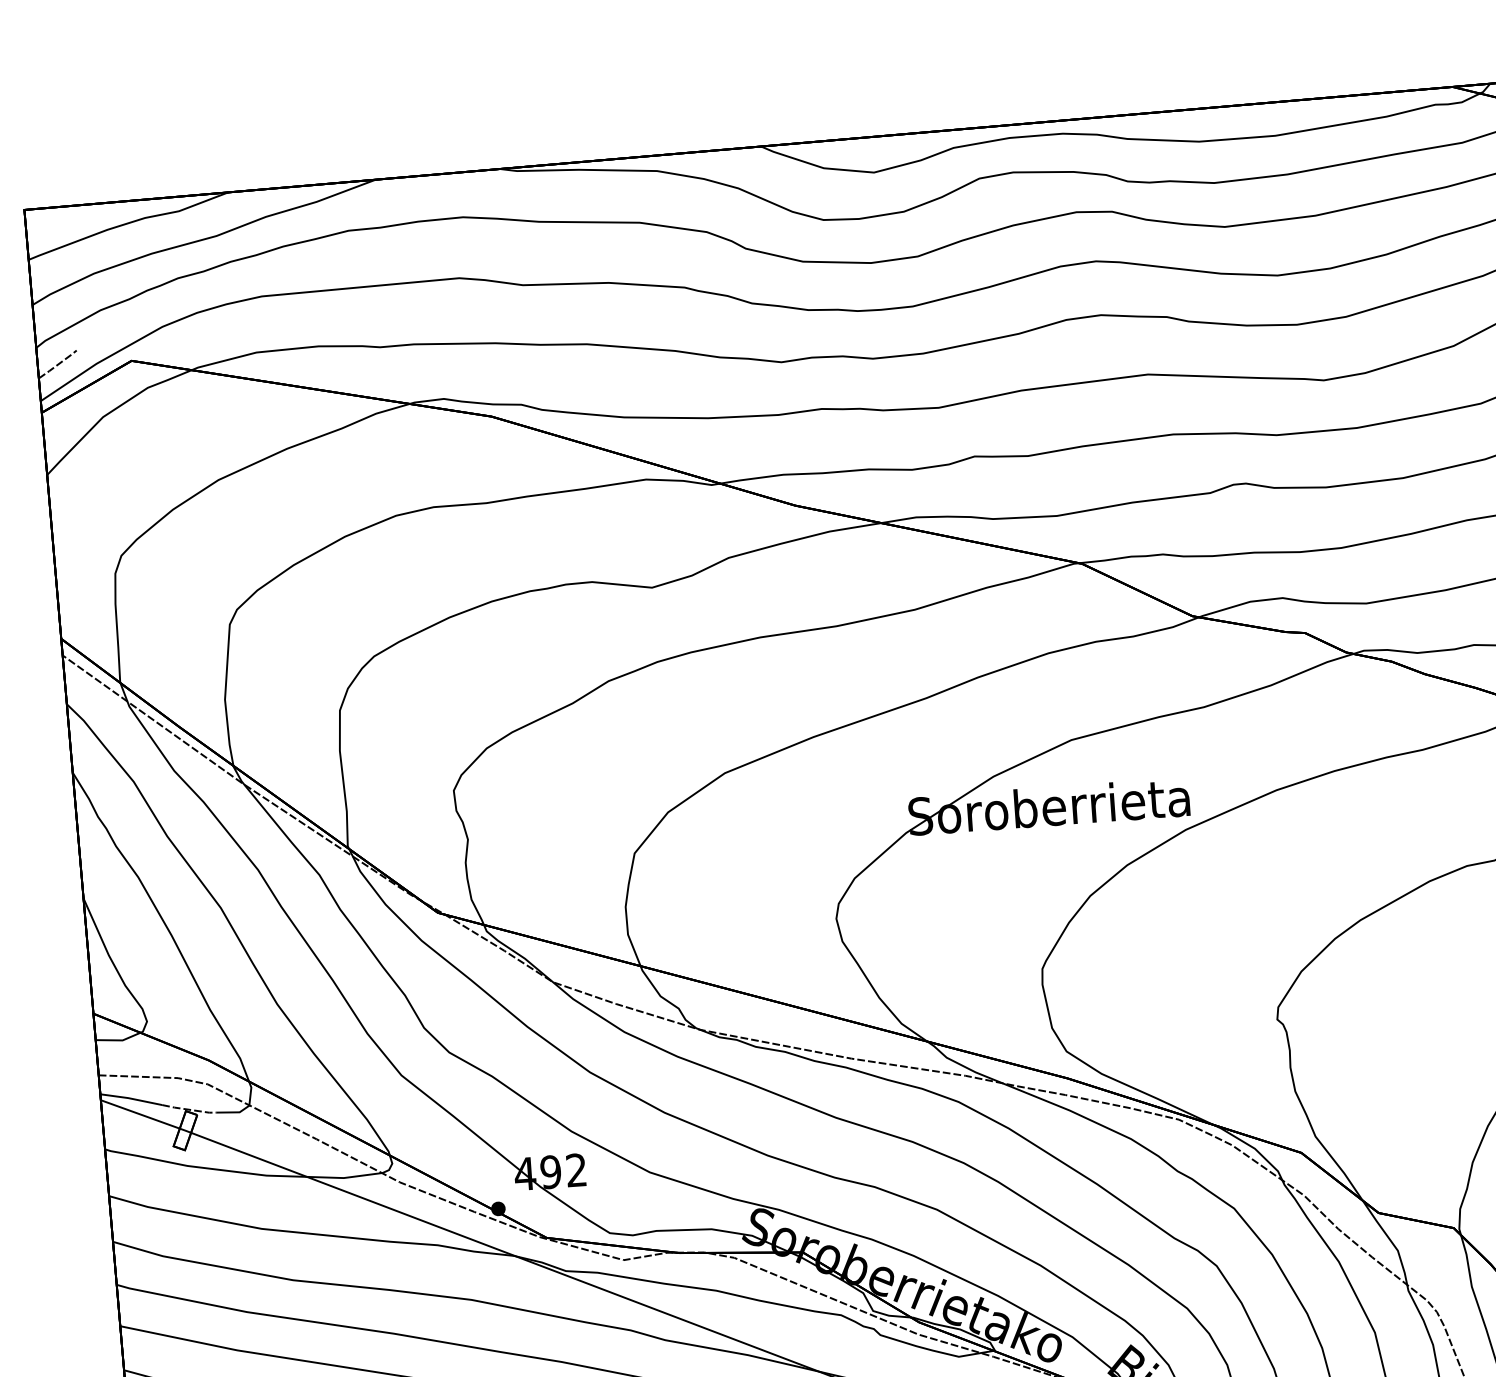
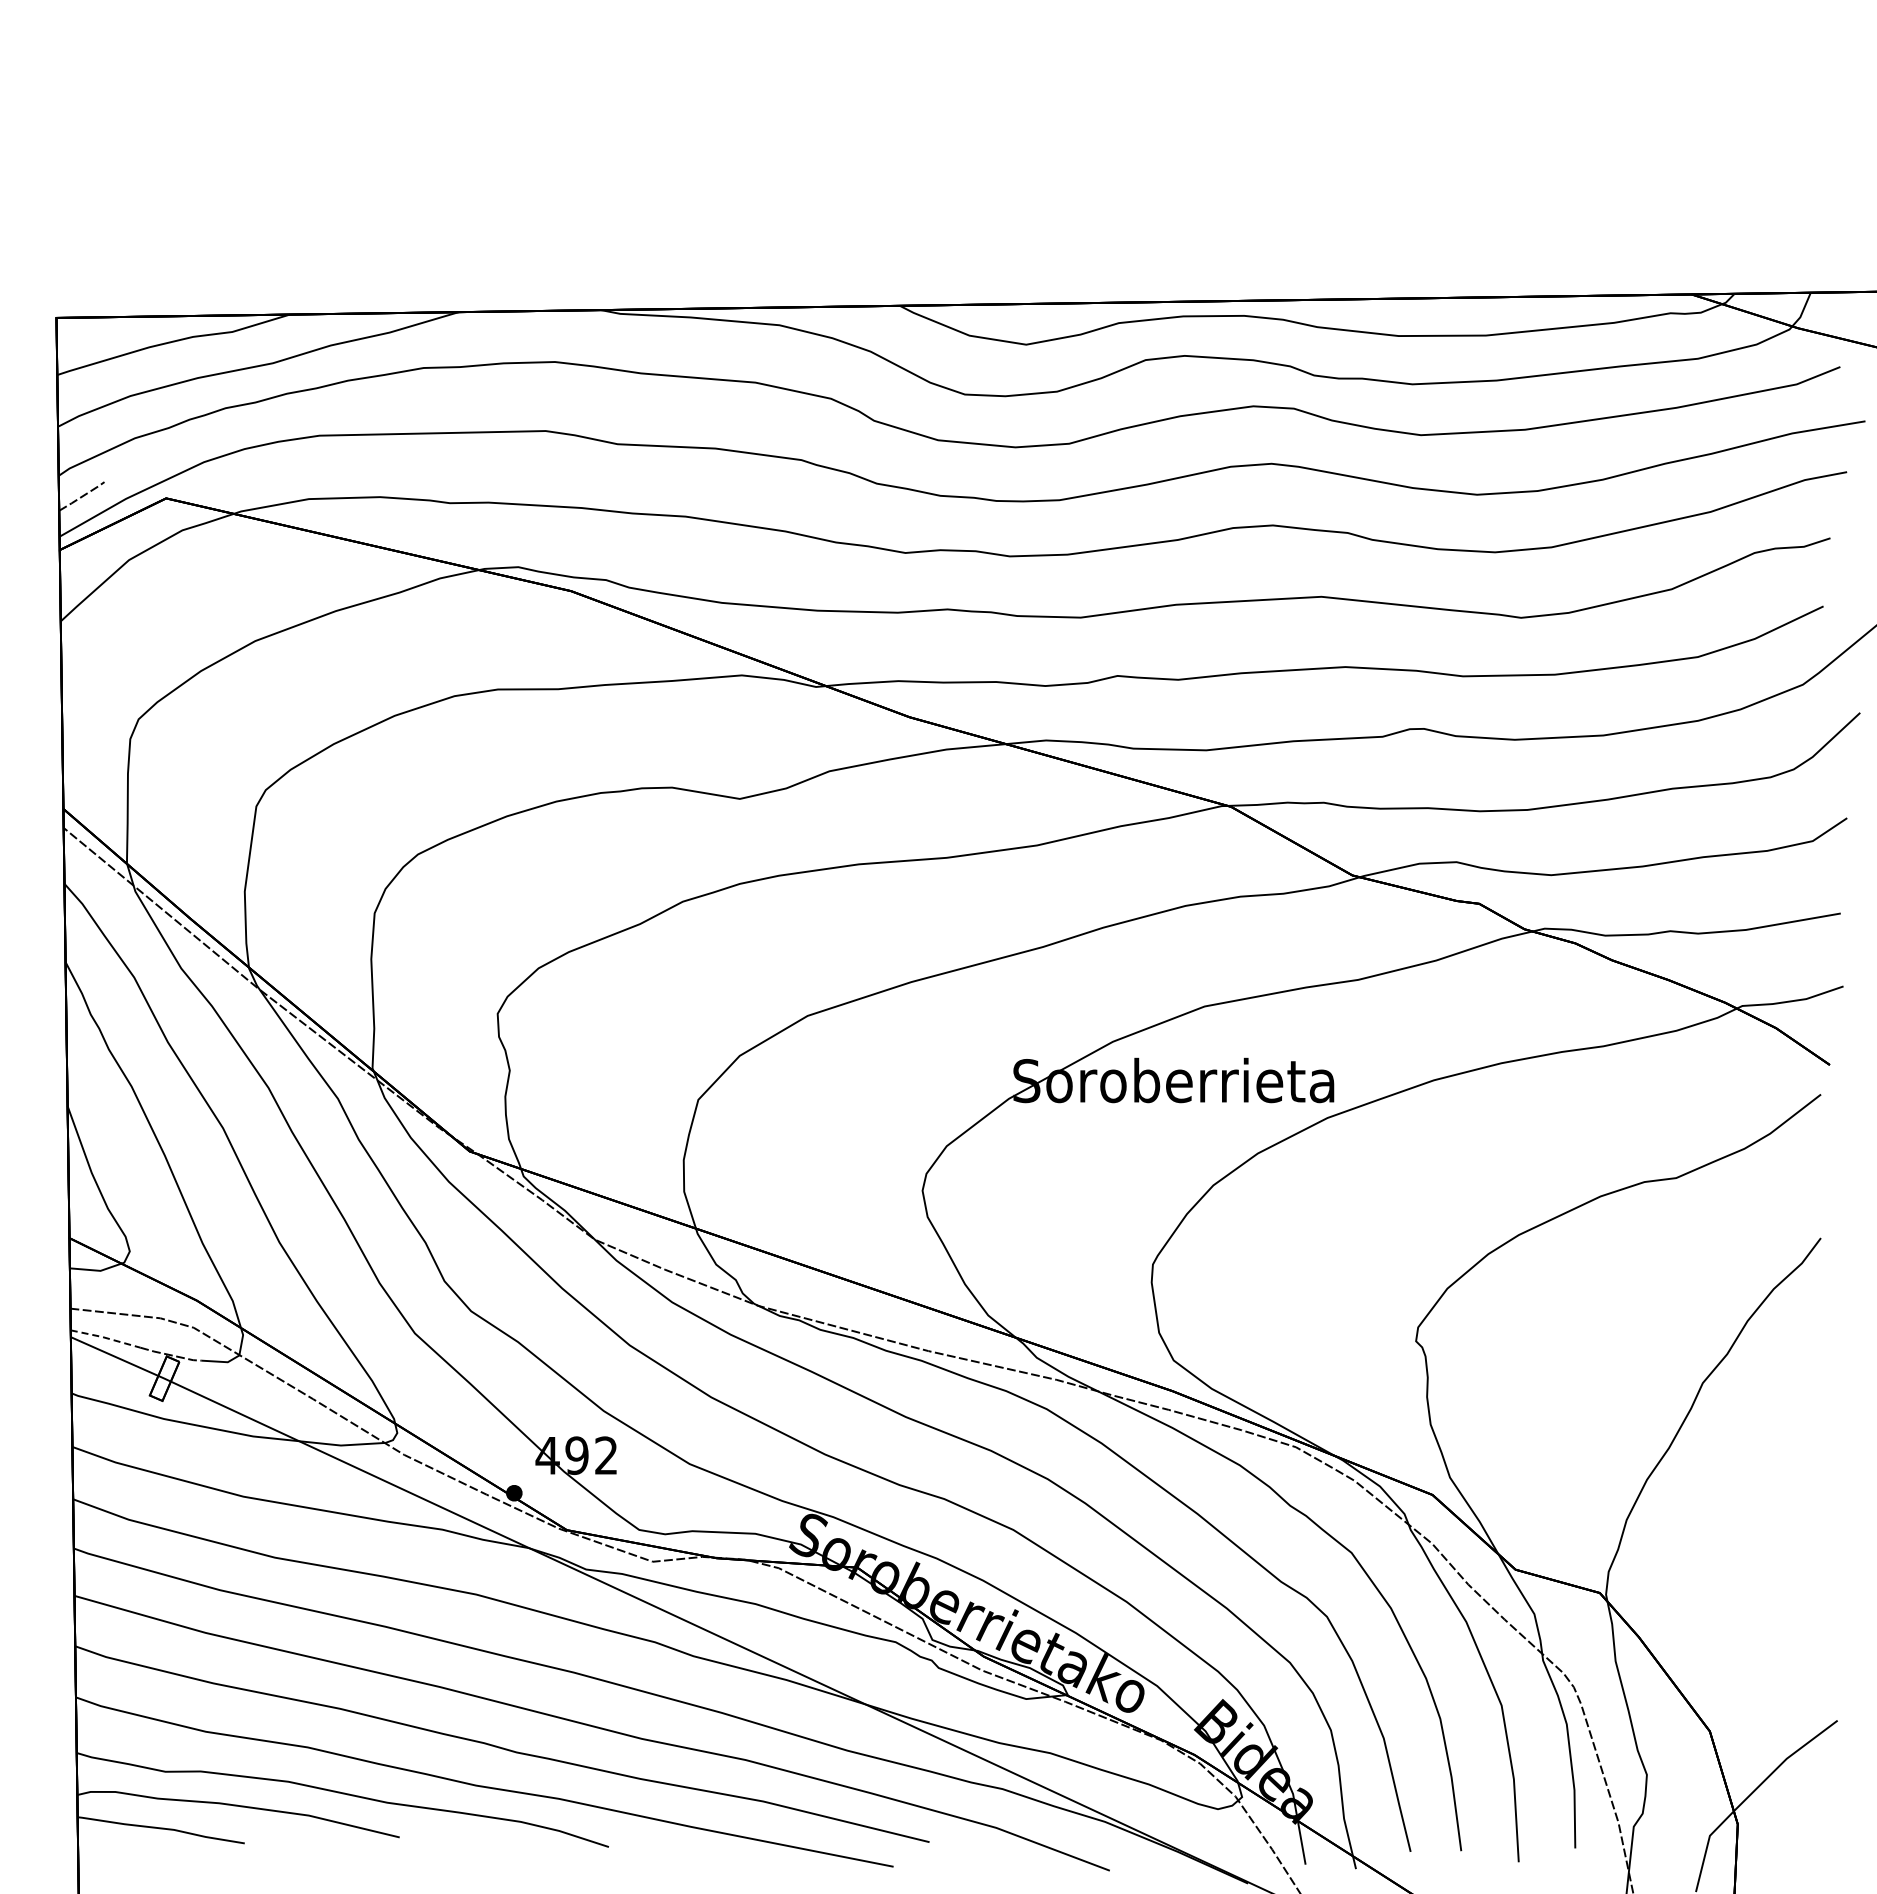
line: (131, 1098) -> (105, 1337), solid -> dashed

